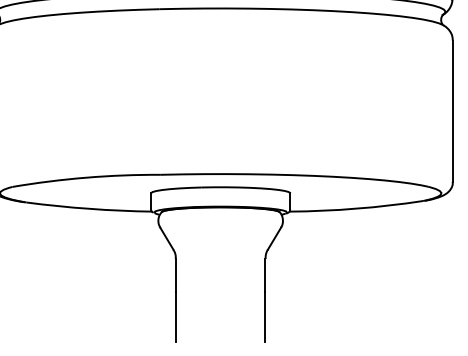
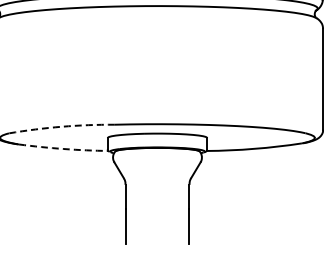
arc: (86, 177) -> (61, 126), solid -> dashed
arc: (88, 209) -> (63, 149), solid -> dashed

